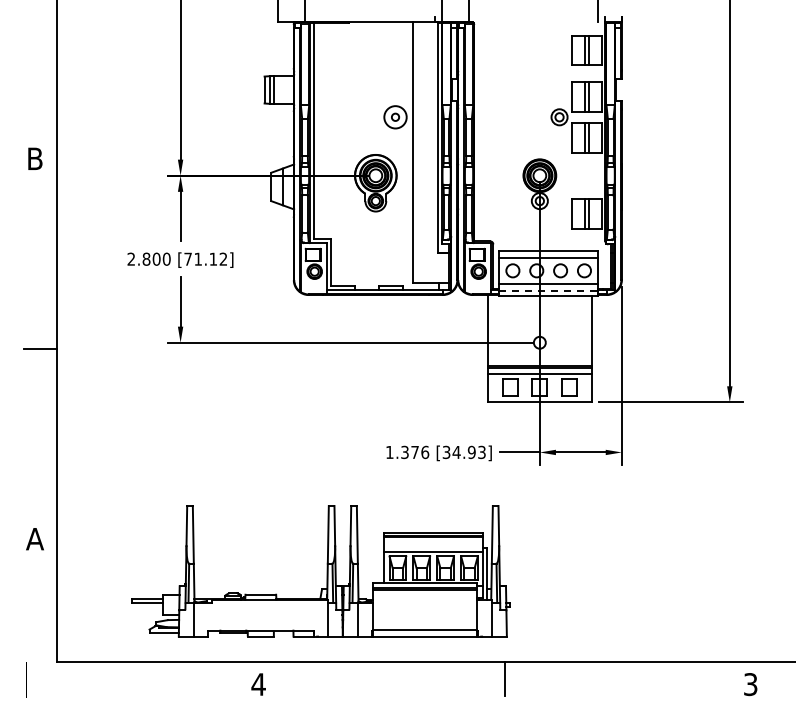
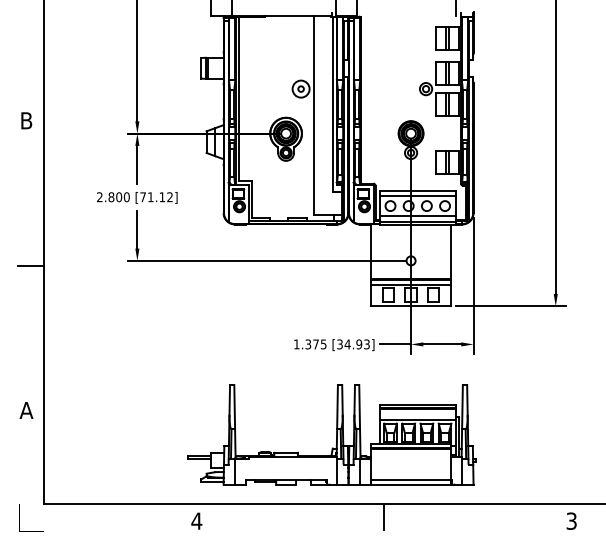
line: (548, 291) -> (417, 221), dashed -> solid
text: (425, 451) -> (323, 343), 1.376 -> 1.375
part: (320, 571) -> (331, 435), moved

